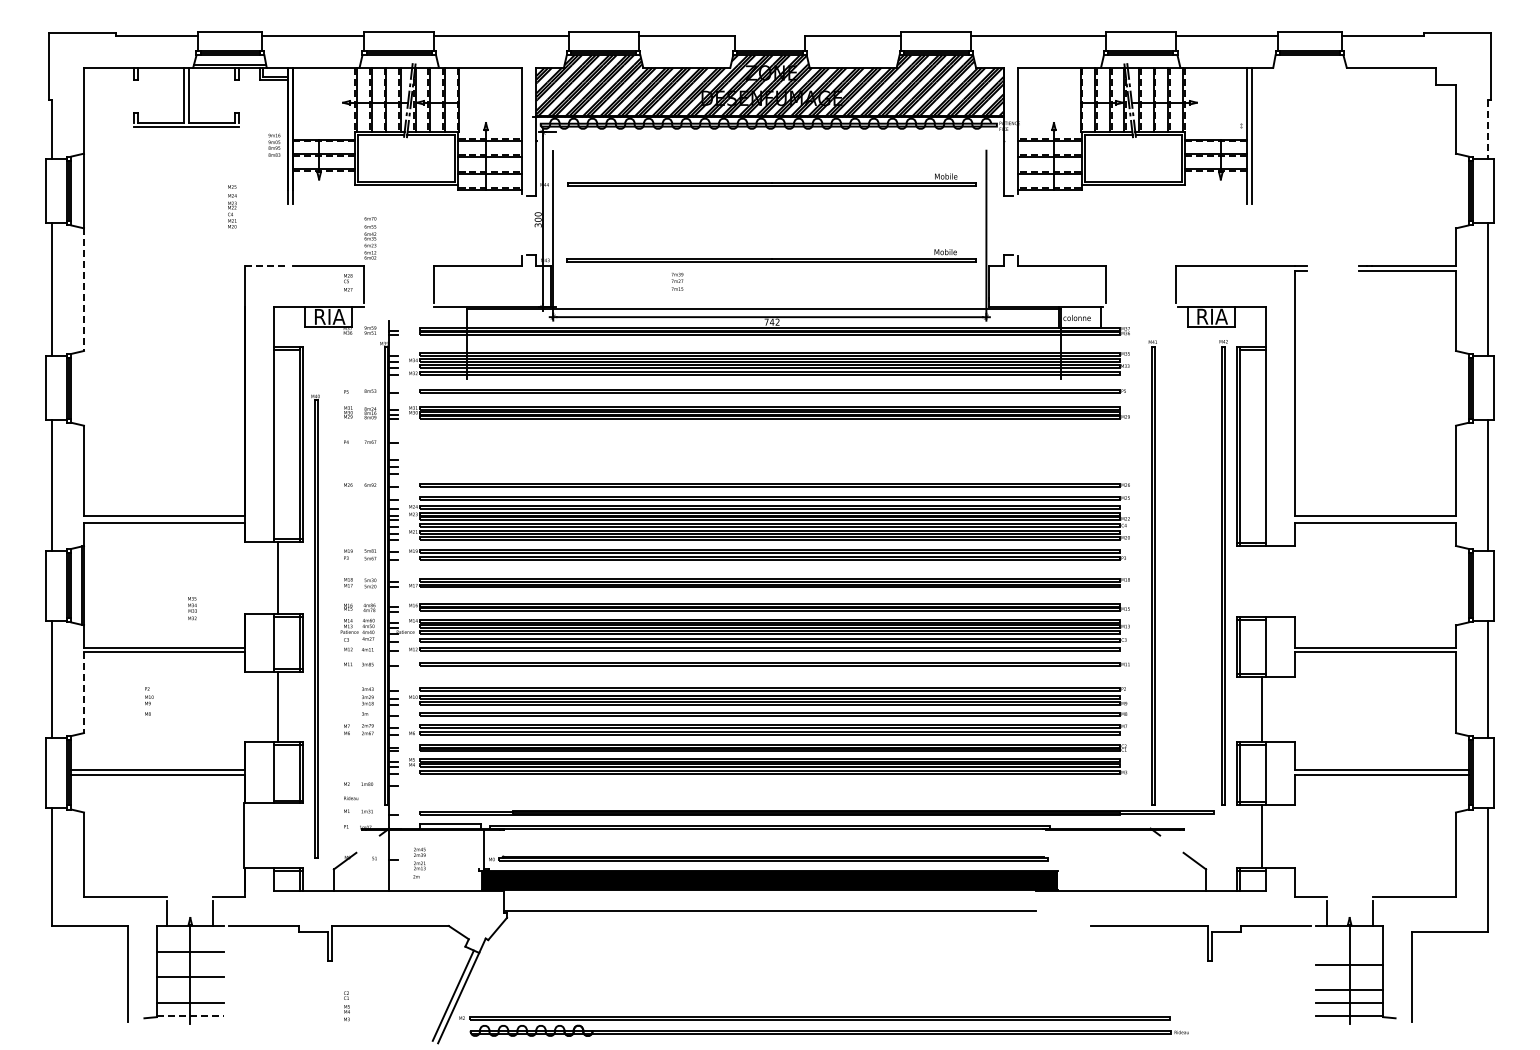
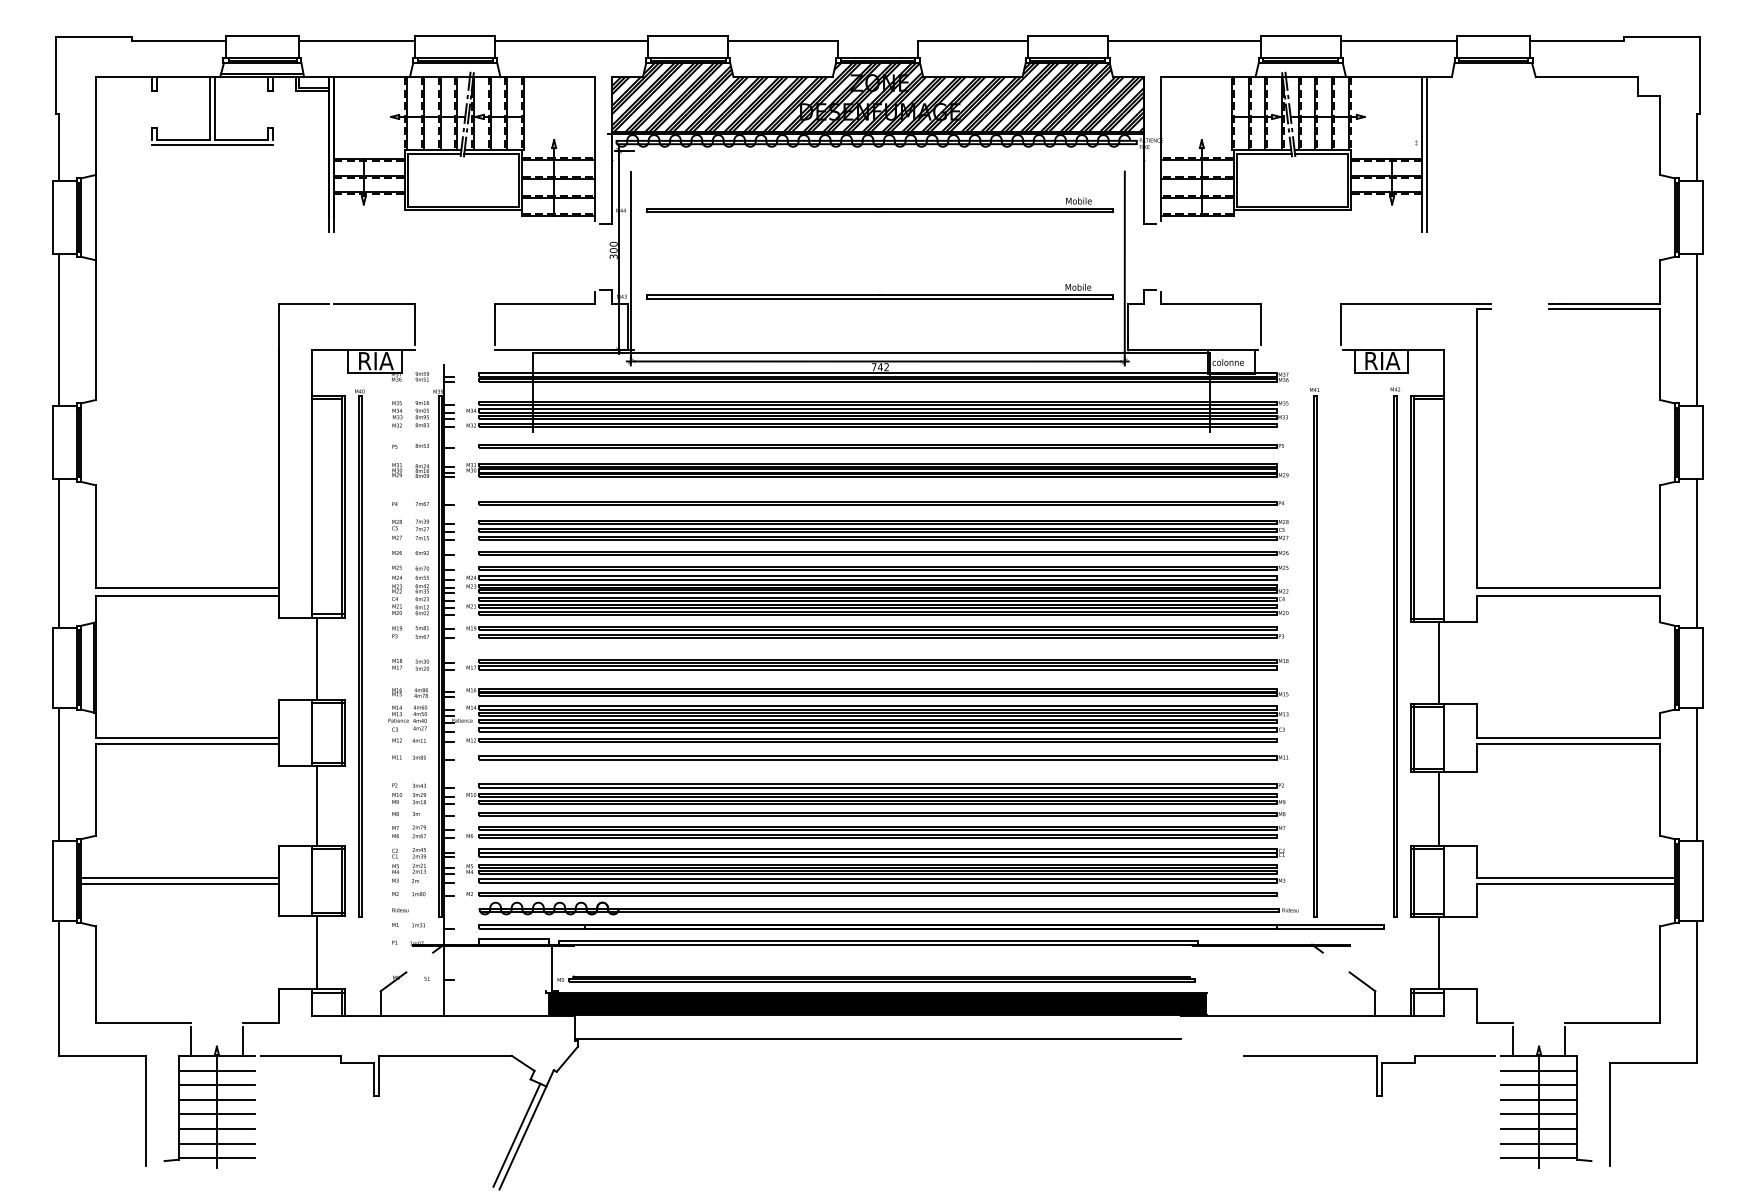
line: (1488, 129) -> (1697, 147), dashed -> solid
text: (274, 144) -> (422, 413), moved
text: (232, 206) -> (397, 589), moved
text: (370, 238) -> (422, 591), moved
line: (266, 266) -> (303, 303), dashed -> solid
text: (677, 281) -> (422, 529), moved
text: (348, 282) -> (397, 529), moved
line: (84, 290) -> (96, 331), dashed -> solid
line: (772, 440) -> (880, 502), added
part: (774, 465) -> (883, 530), added
line: (1262, 581) -> (1439, 662), added
text: (192, 608) -> (397, 414), moved
part: (315, 626) -> (359, 653), moved
line: (84, 693) -> (96, 790), dashed -> solid
text: (149, 701) -> (397, 799), moved
line: (243, 835) -> (316, 952), moved
text: (419, 862) -> (418, 864), moved
line: (190, 938) -> (217, 1070), added
line: (1349, 938) -> (1538, 1070), added
line: (1349, 951) -> (1538, 1084), added
line: (190, 964) -> (217, 1099), added
line: (1349, 977) -> (1538, 1114), added
line: (190, 990) -> (217, 1129), added
text: (346, 1006) -> (395, 865), moved
line: (190, 1015) -> (217, 1157), dashed -> solid
part: (823, 1026) -> (881, 903), moved

